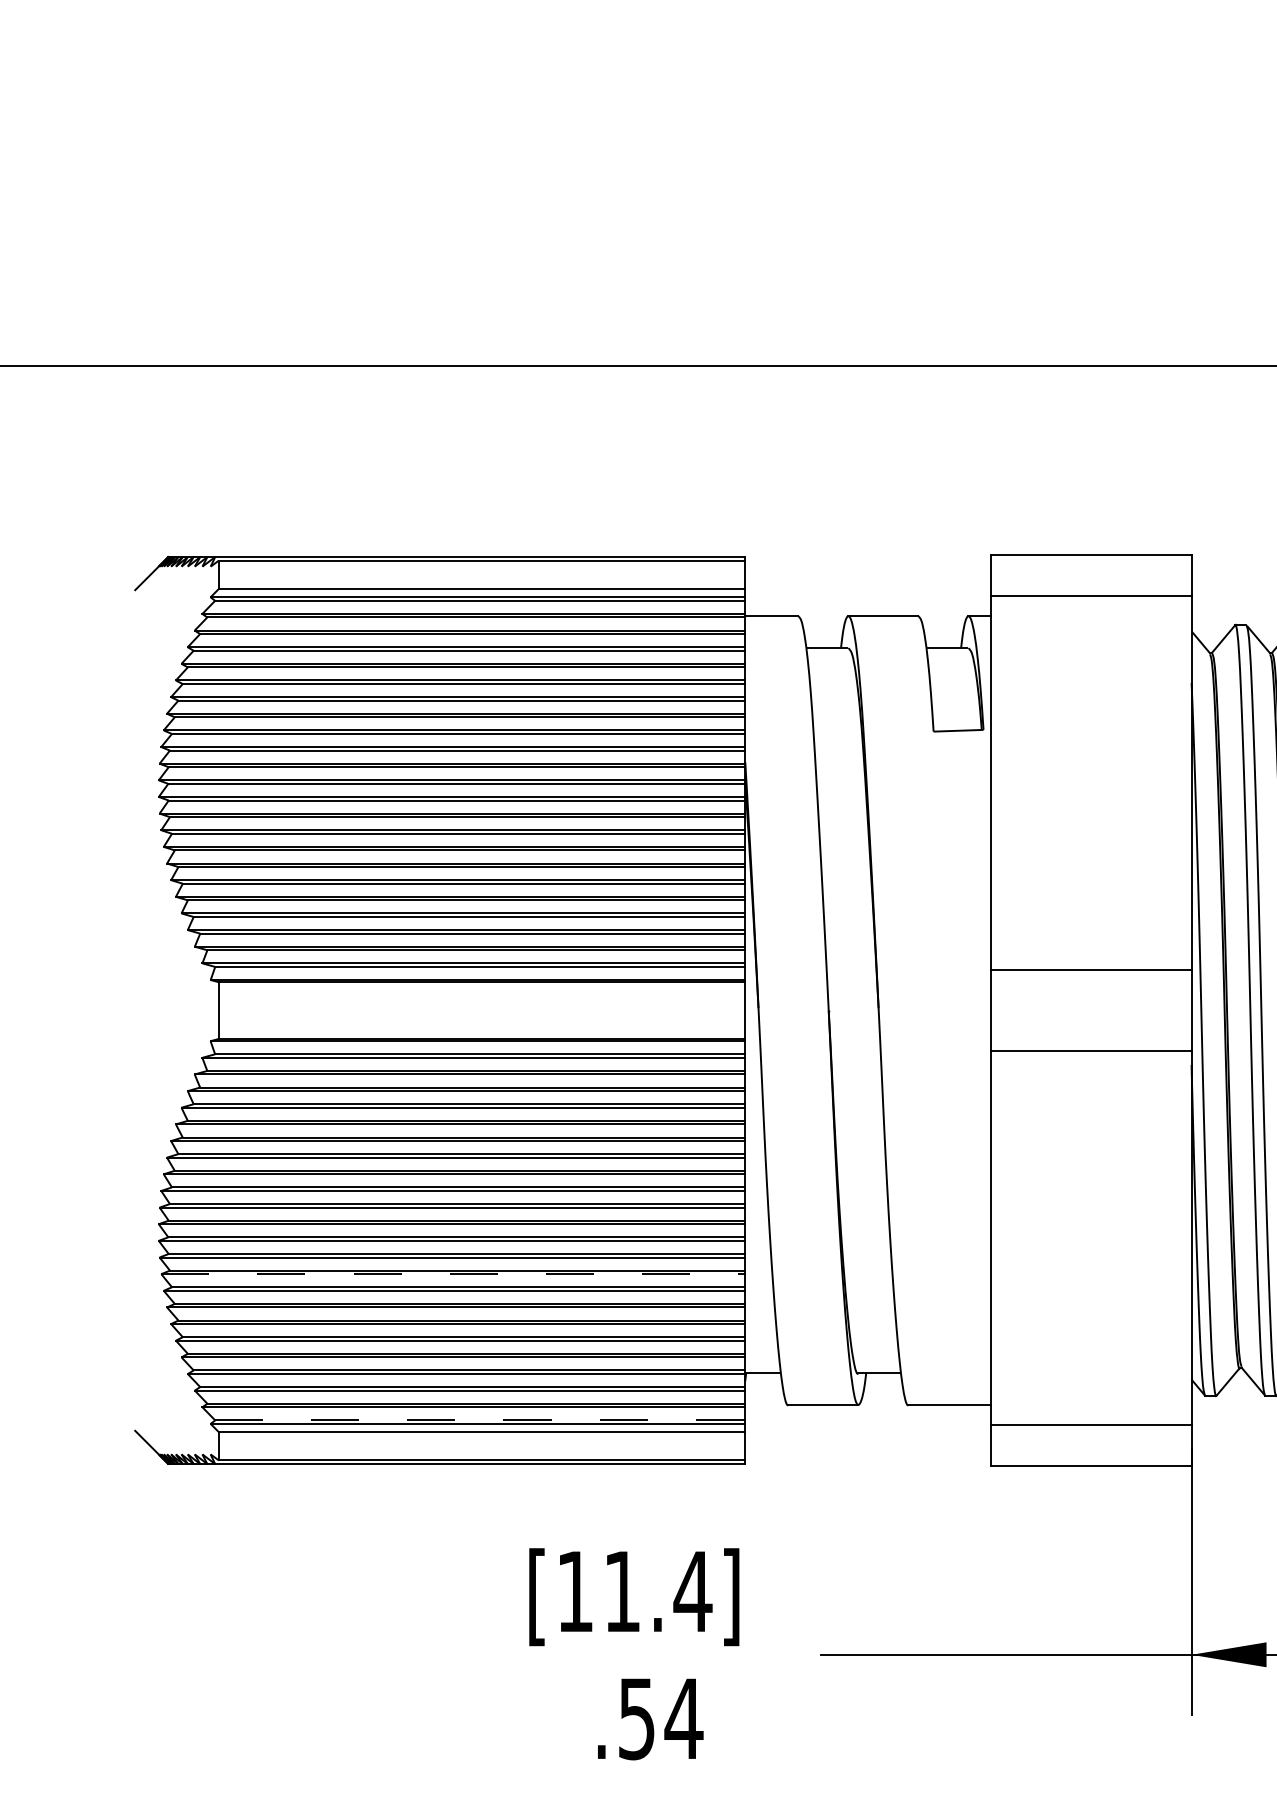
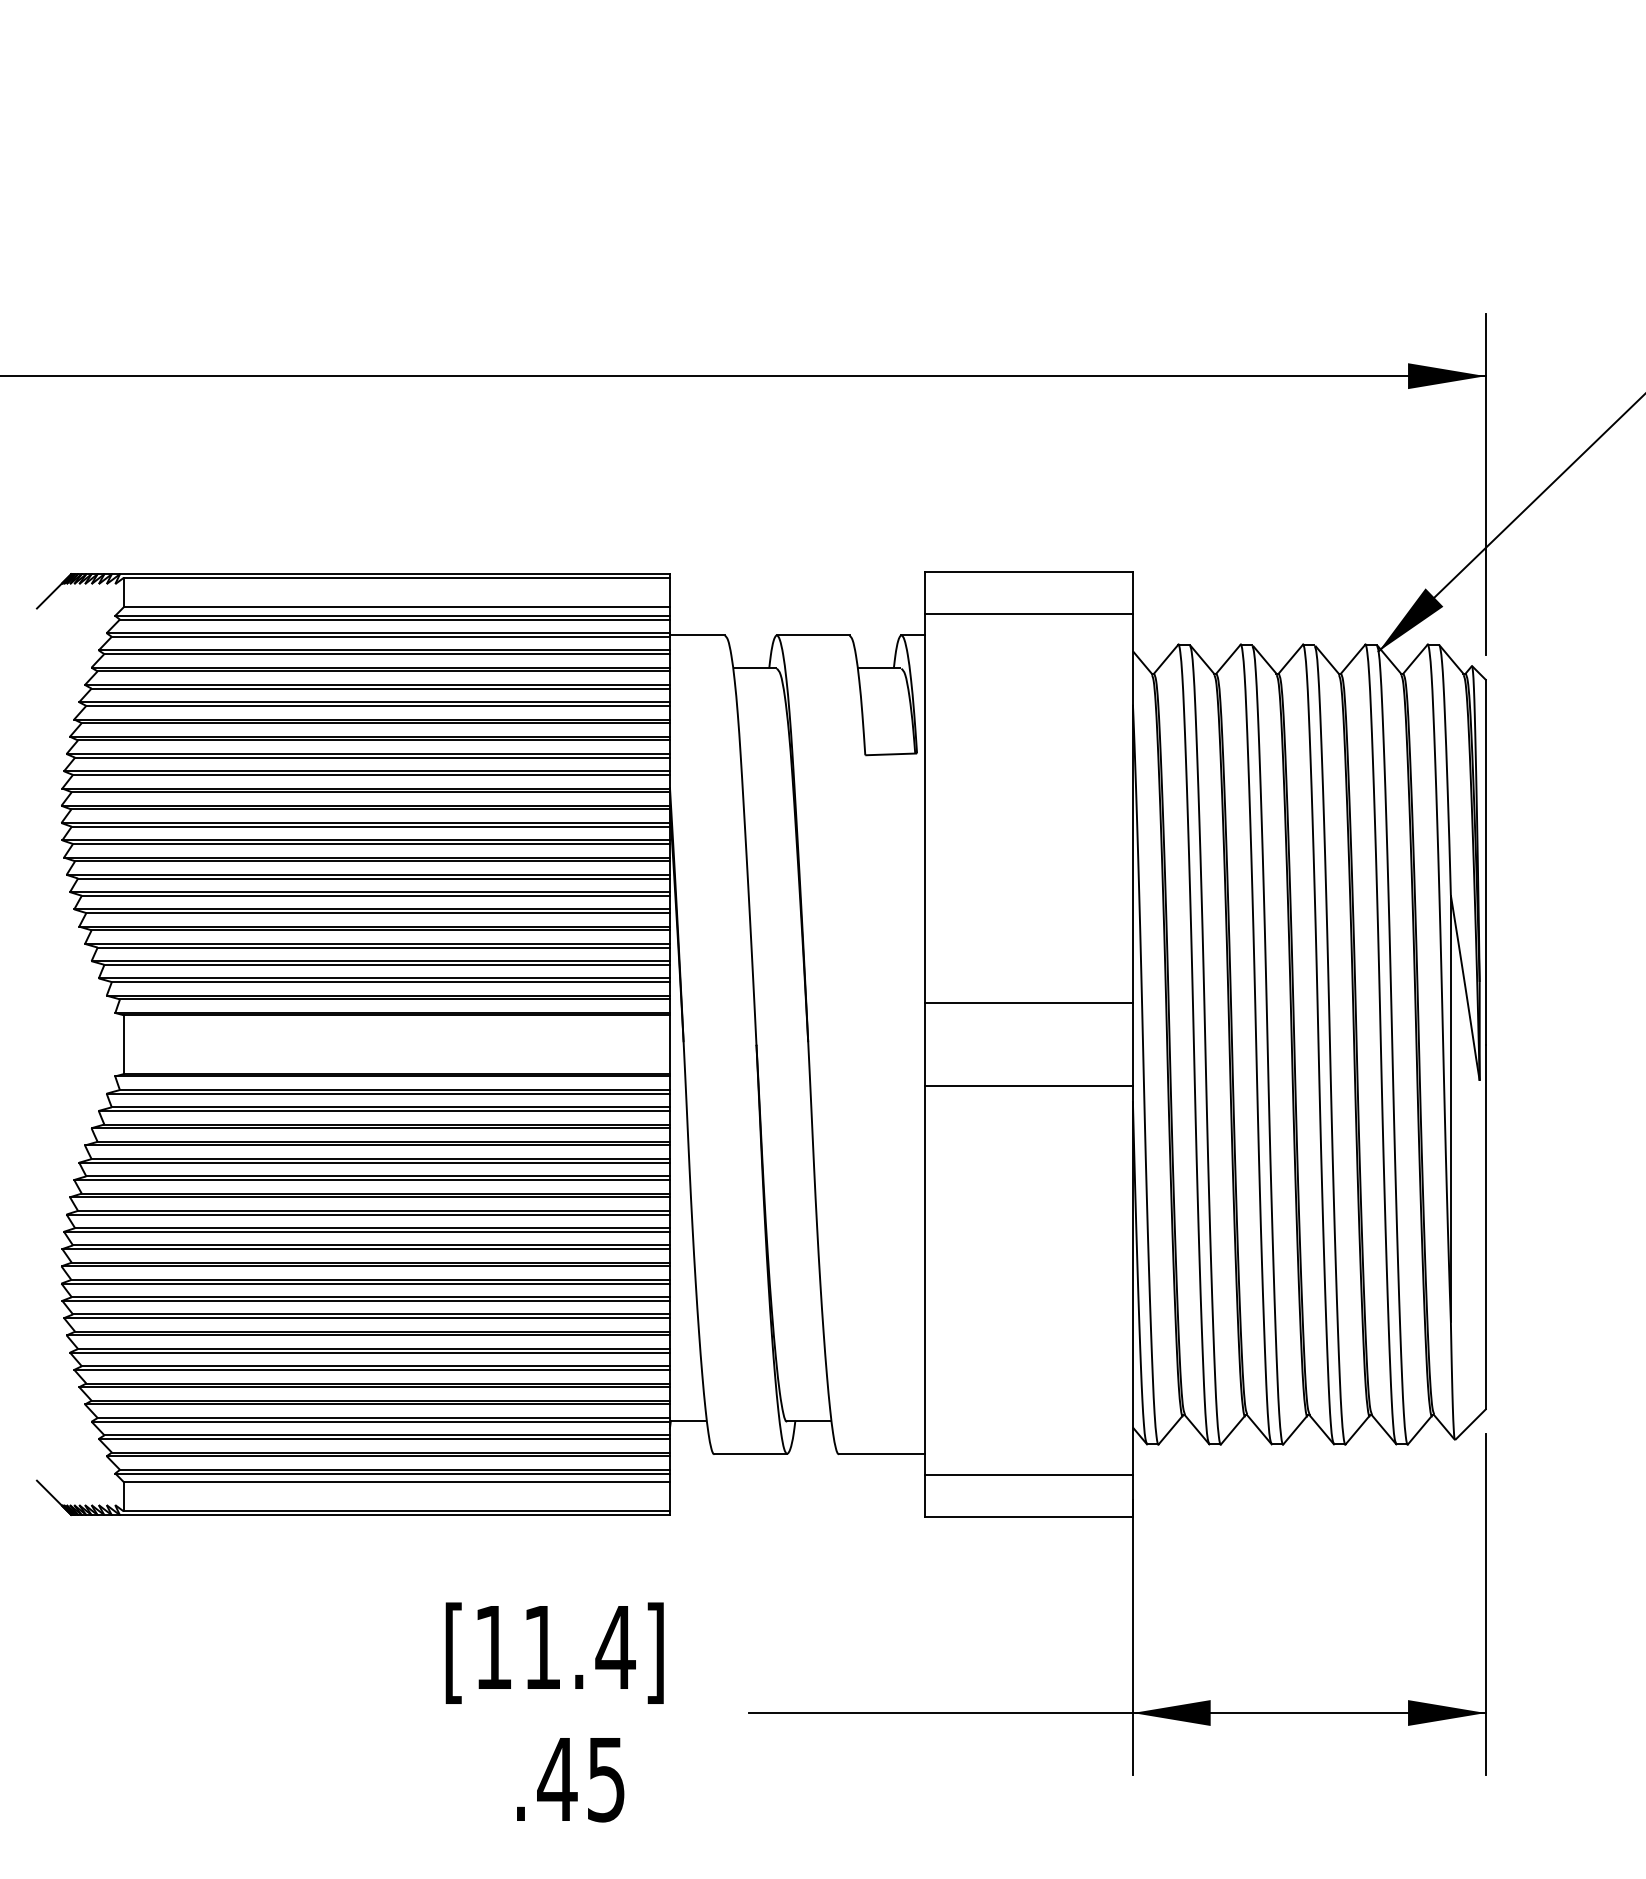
line: (453, 1274) -> (367, 1318), dashed -> solid
line: (479, 1420) -> (394, 1469), dashed -> solid
text: (660, 1719) -> (581, 1780), .54 -> .45

